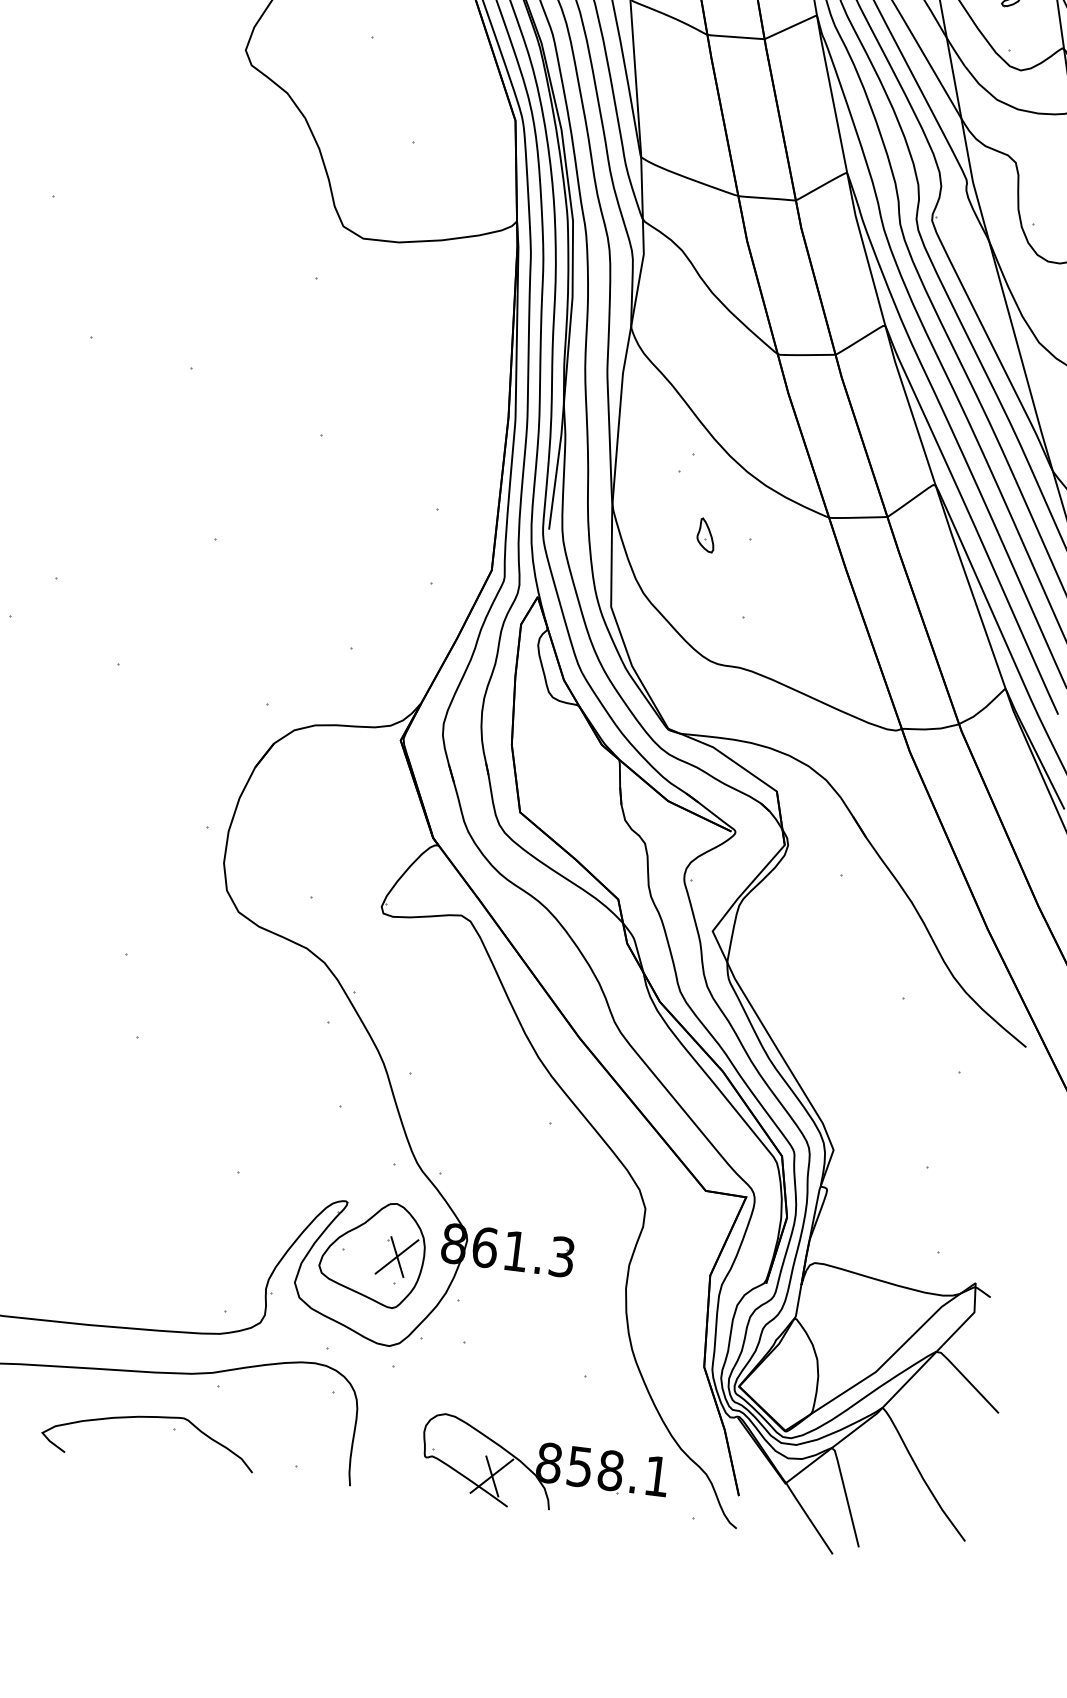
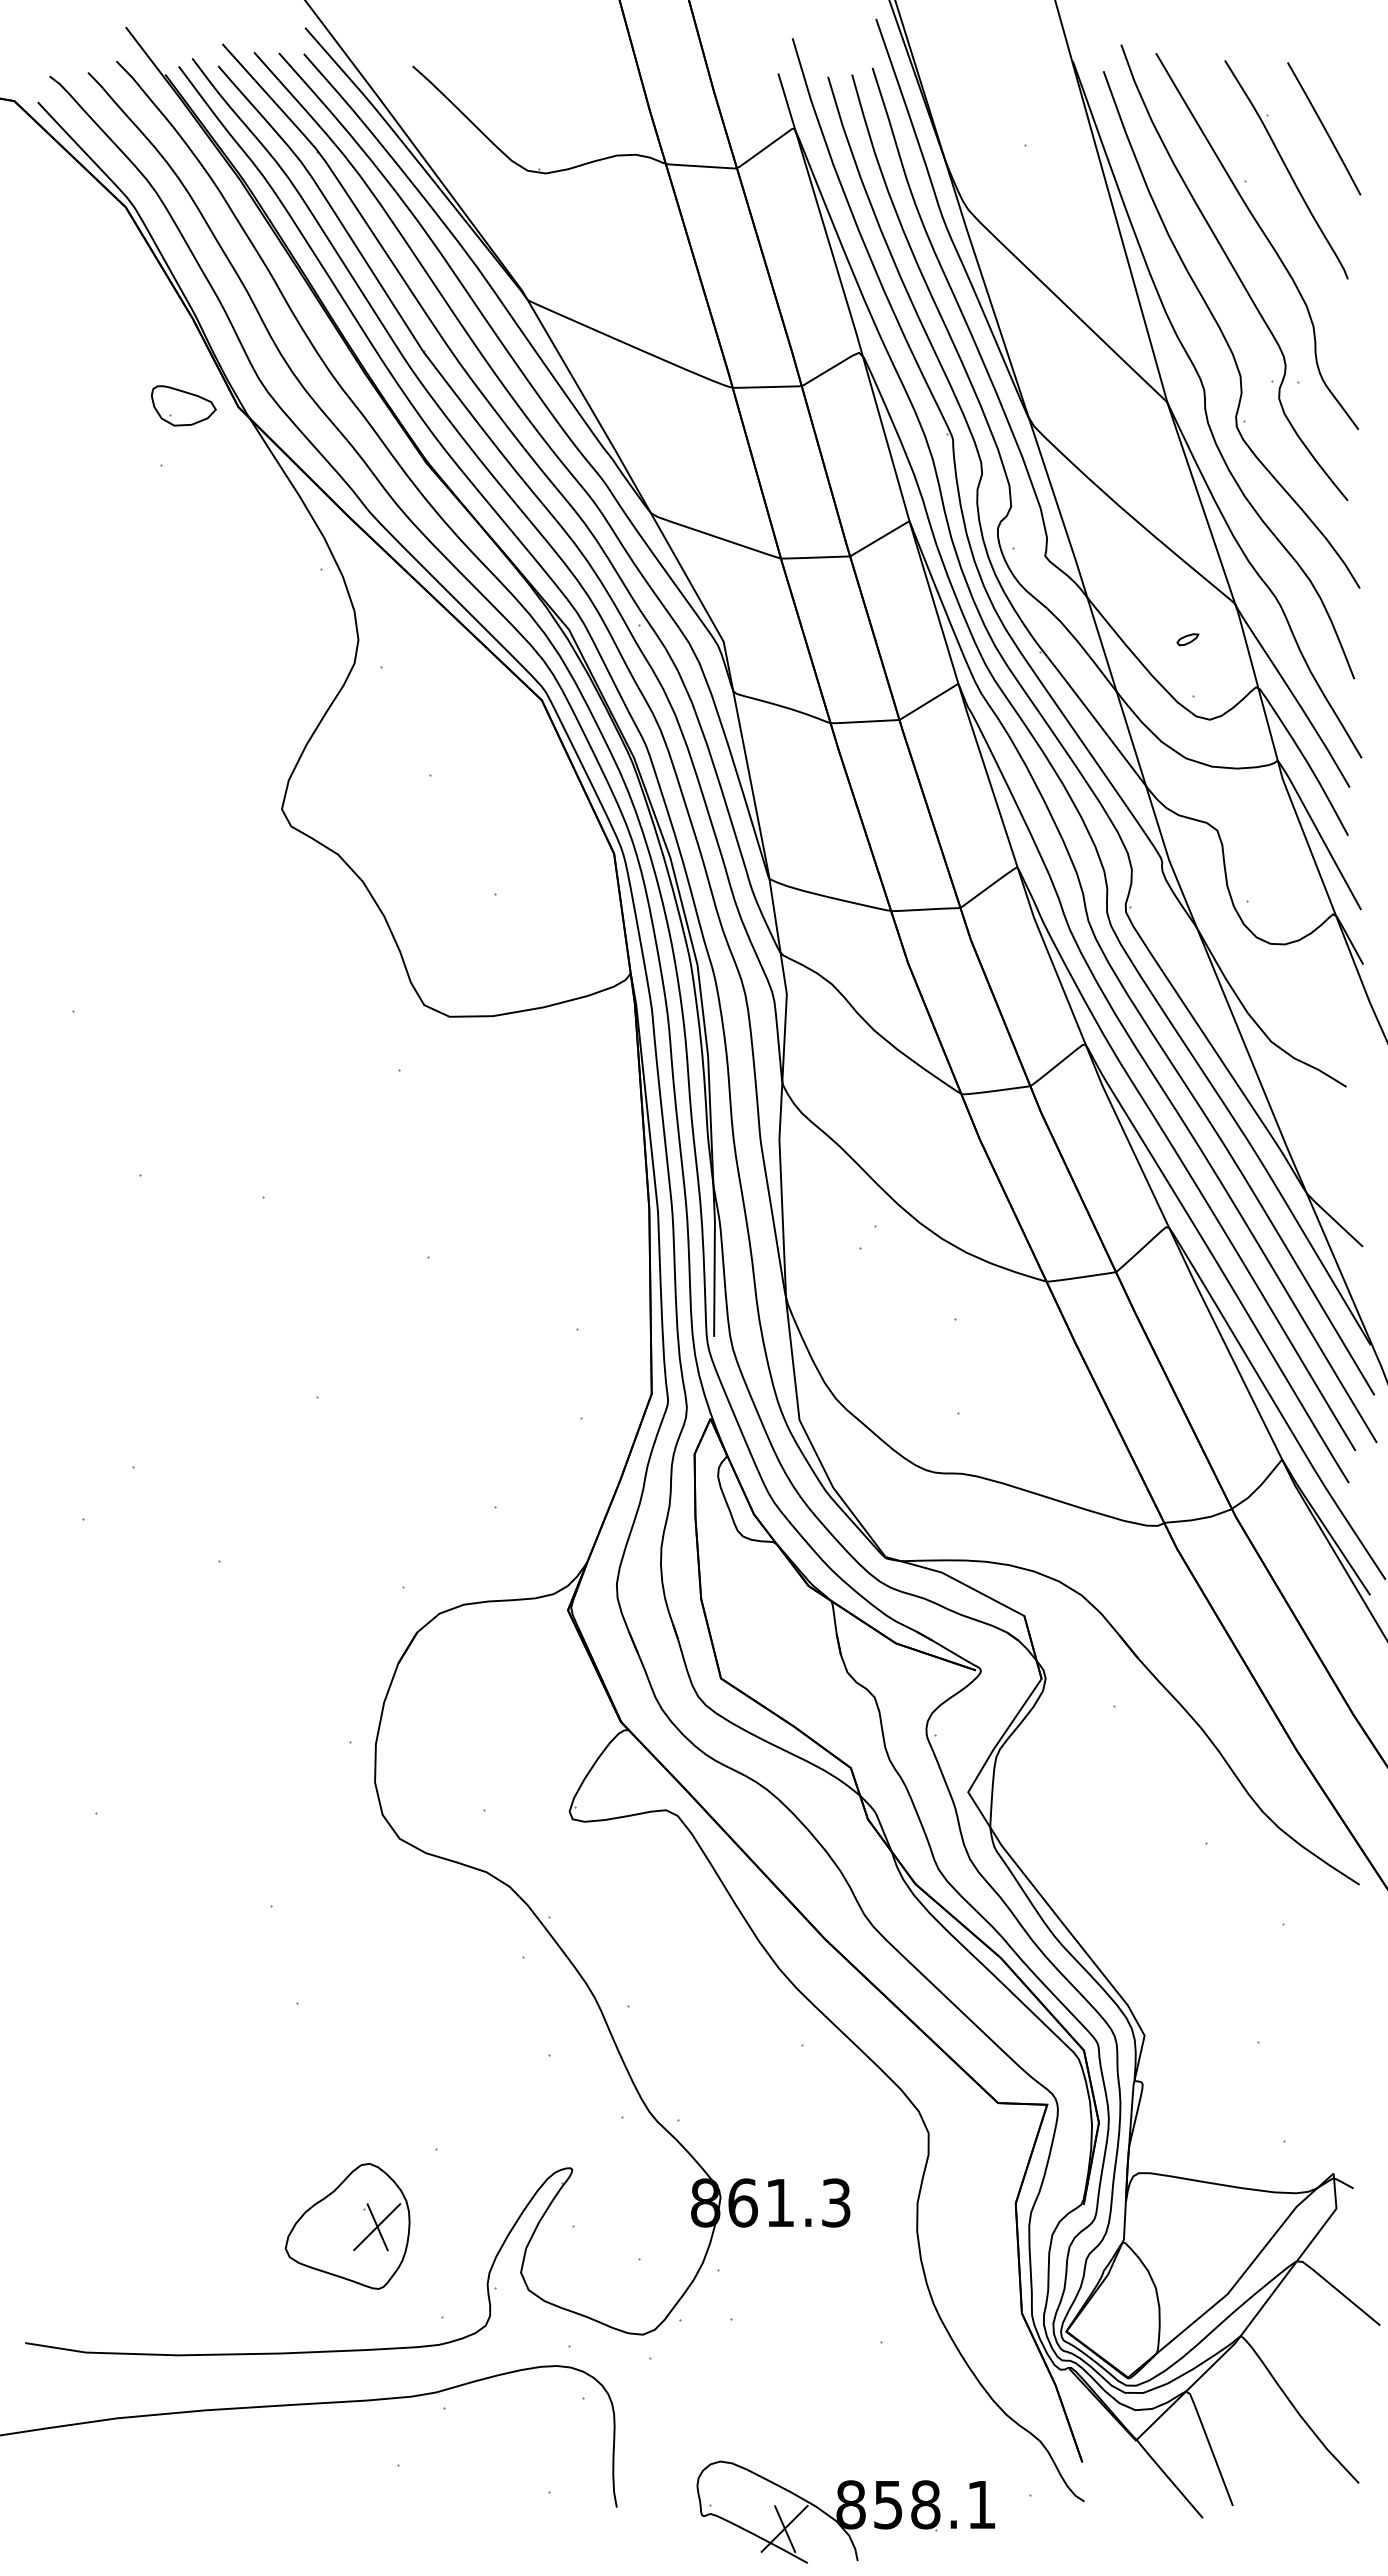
part: (706, 535) -> (902, 1320), removed
part: (372, 1253) -> (347, 2226), moved
curve: (150, 1418) -> (368, 2455), removed
part: (543, 1468) -> (845, 2511), moved

